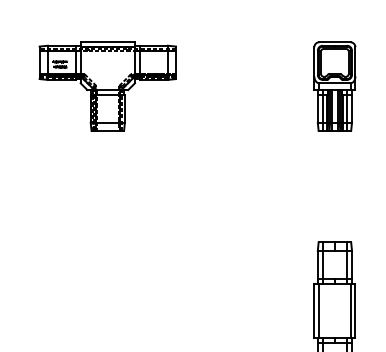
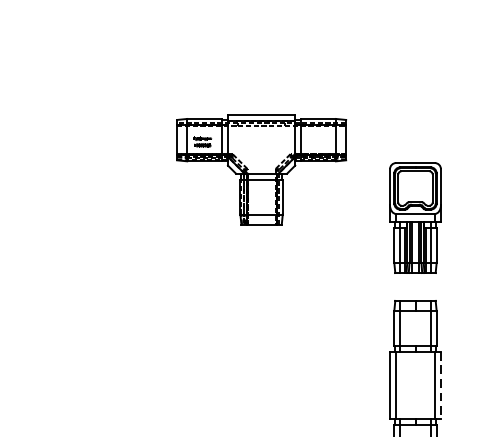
part: (107, 86) -> (261, 169), moved
part: (334, 86) -> (414, 217), moved
line: (355, 311) -> (441, 386), solid -> dashed

